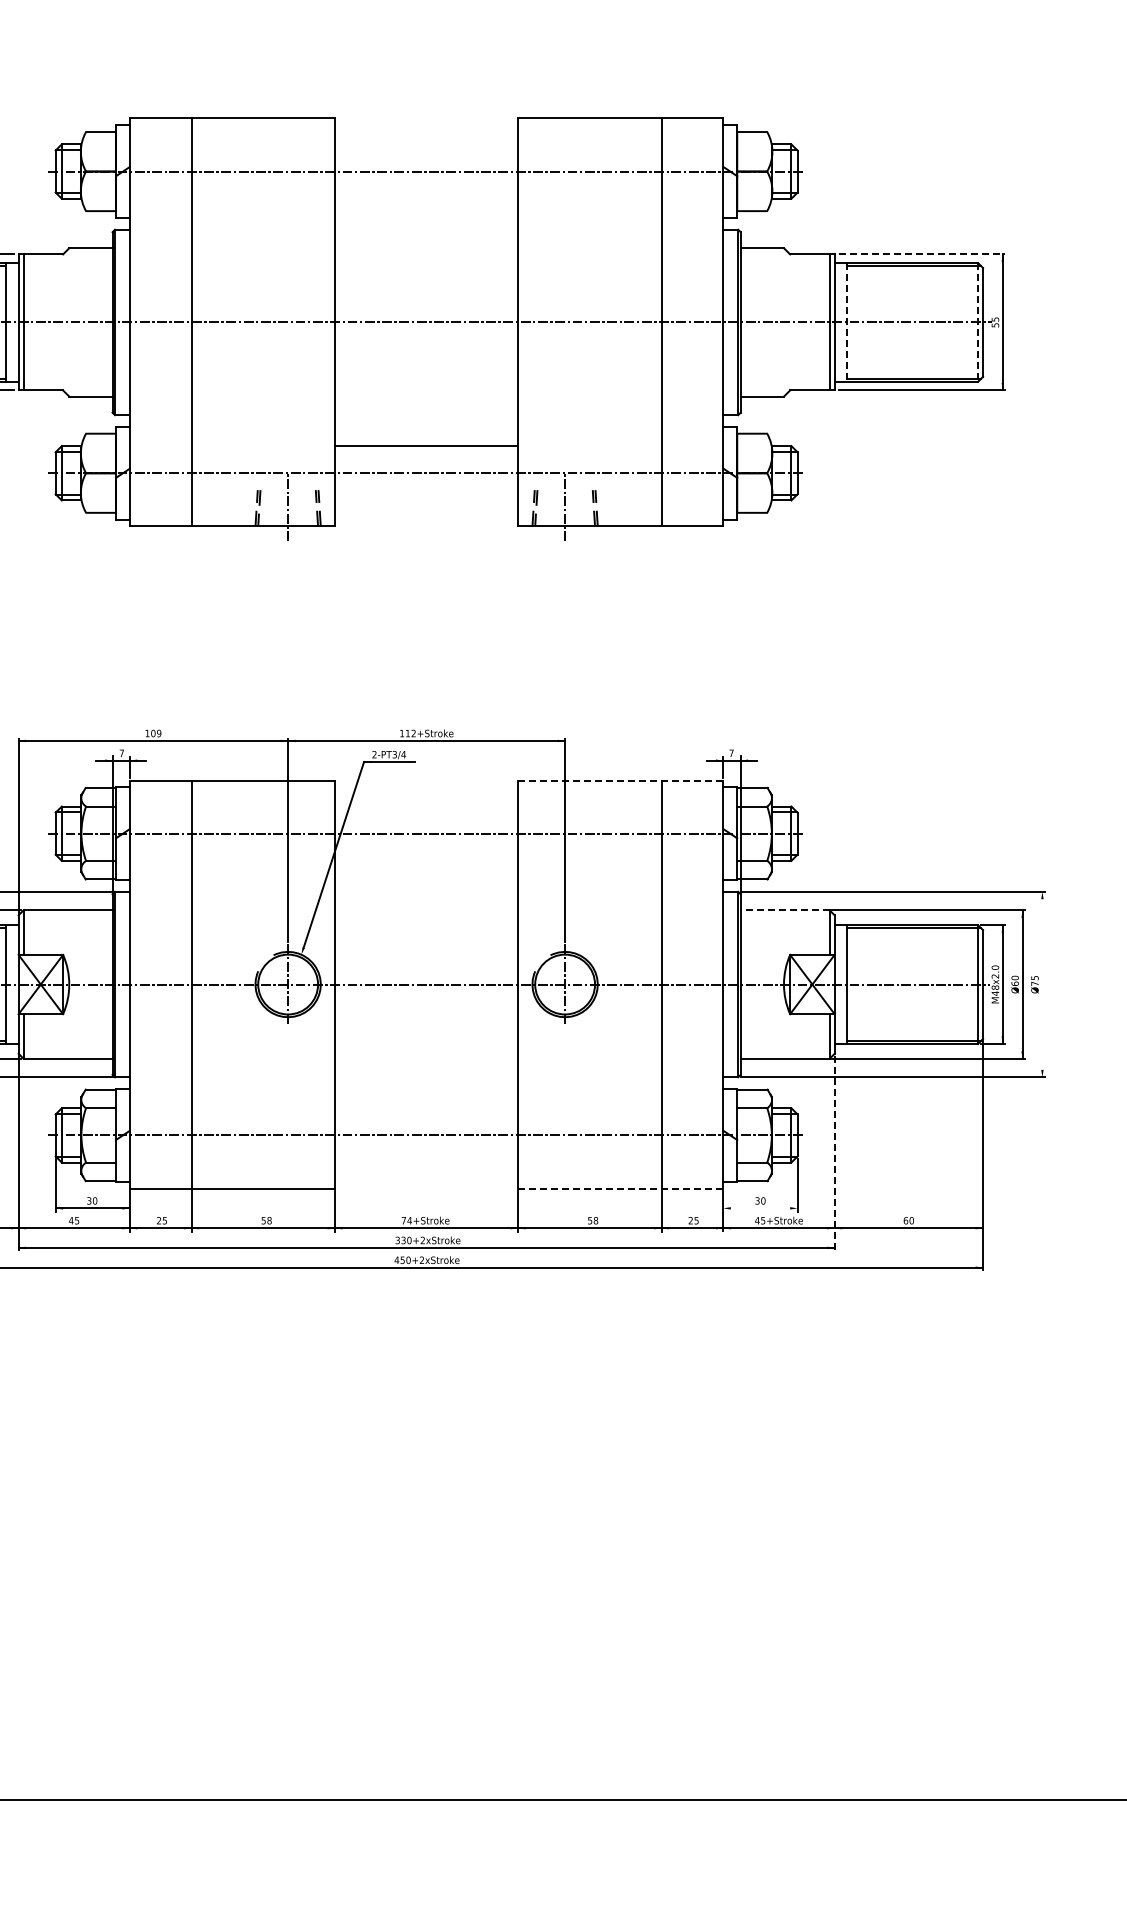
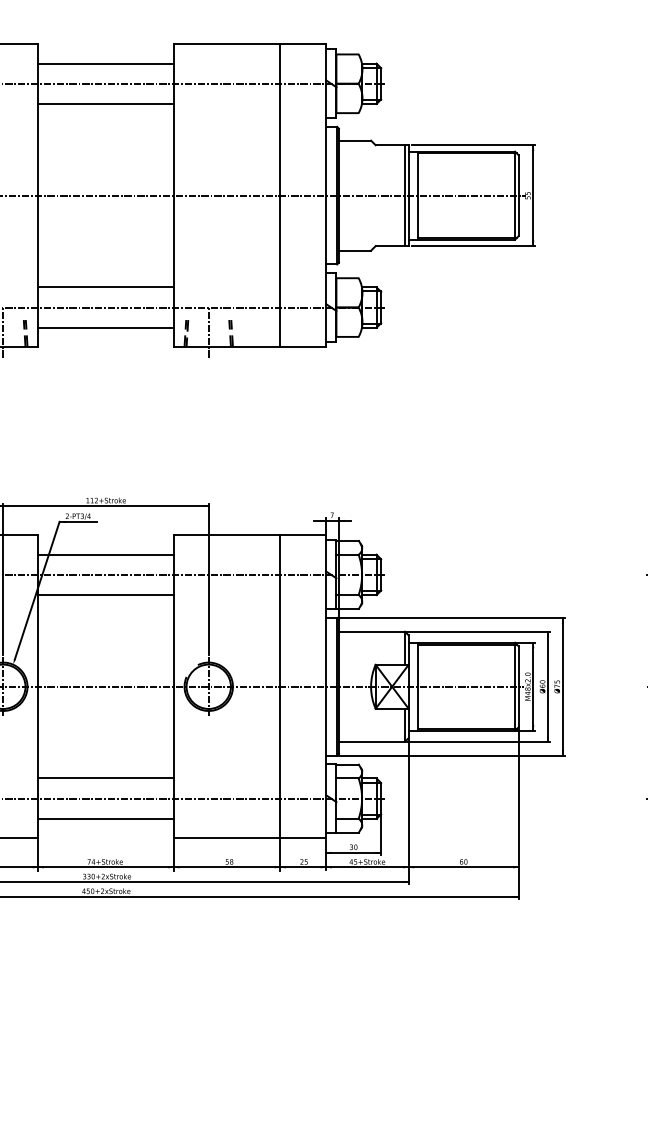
line: (426, 144) -> (105, 63), added
line: (426, 198) -> (105, 103), added
line: (922, 254) -> (473, 145), dashed -> solid
line: (847, 322) -> (418, 195), dashed -> solid
line: (978, 322) -> (515, 195), dashed -> solid
line: (426, 500) -> (105, 327), added
line: (620, 780) -> (249, 535), dashed -> solid
line: (426, 806) -> (105, 554), added
line: (426, 860) -> (105, 594), added
line: (785, 910) -> (372, 631), dashed -> solid
line: (1042, 984) -> (562, 686), added
line: (426, 1108) -> (105, 778), added
line: (834, 1153) -> (408, 812), dashed -> solid
line: (426, 1162) -> (105, 818), added
line: (620, 1188) -> (249, 838), dashed -> solid
line: (760, 1208) -> (353, 852), added

